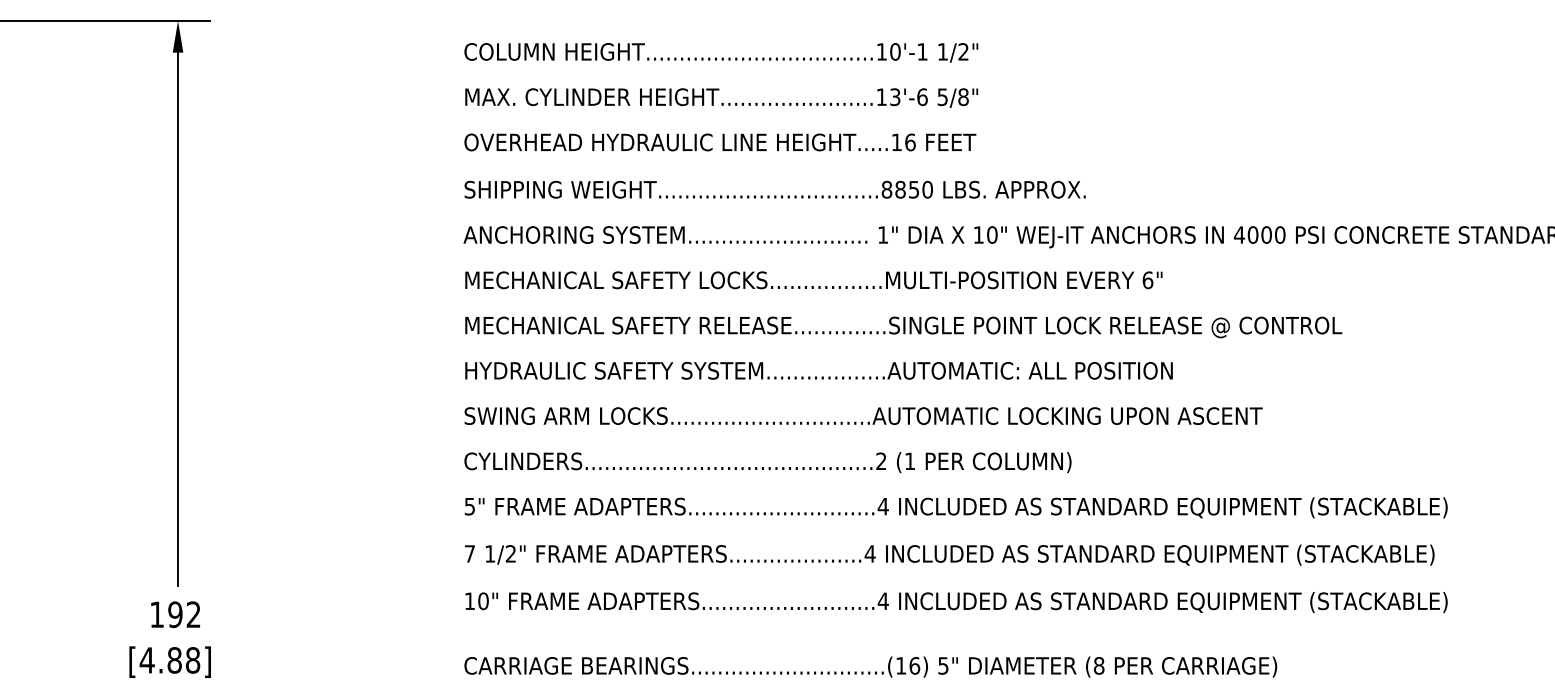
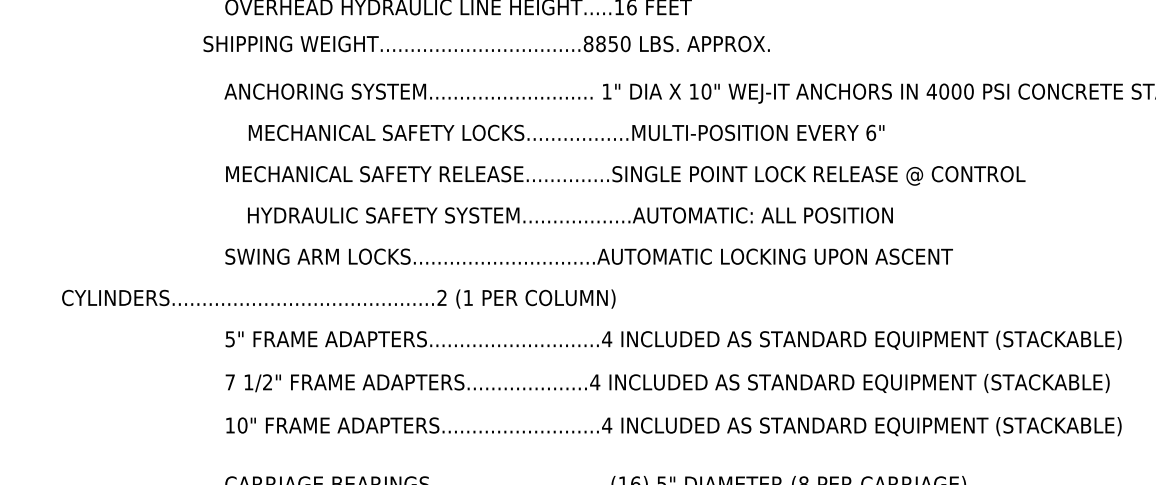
text: (774, 189) -> (486, 43), moved
text: (813, 280) -> (566, 133), moved
text: (818, 370) -> (569, 215), moved
text: (767, 462) -> (338, 299), moved

